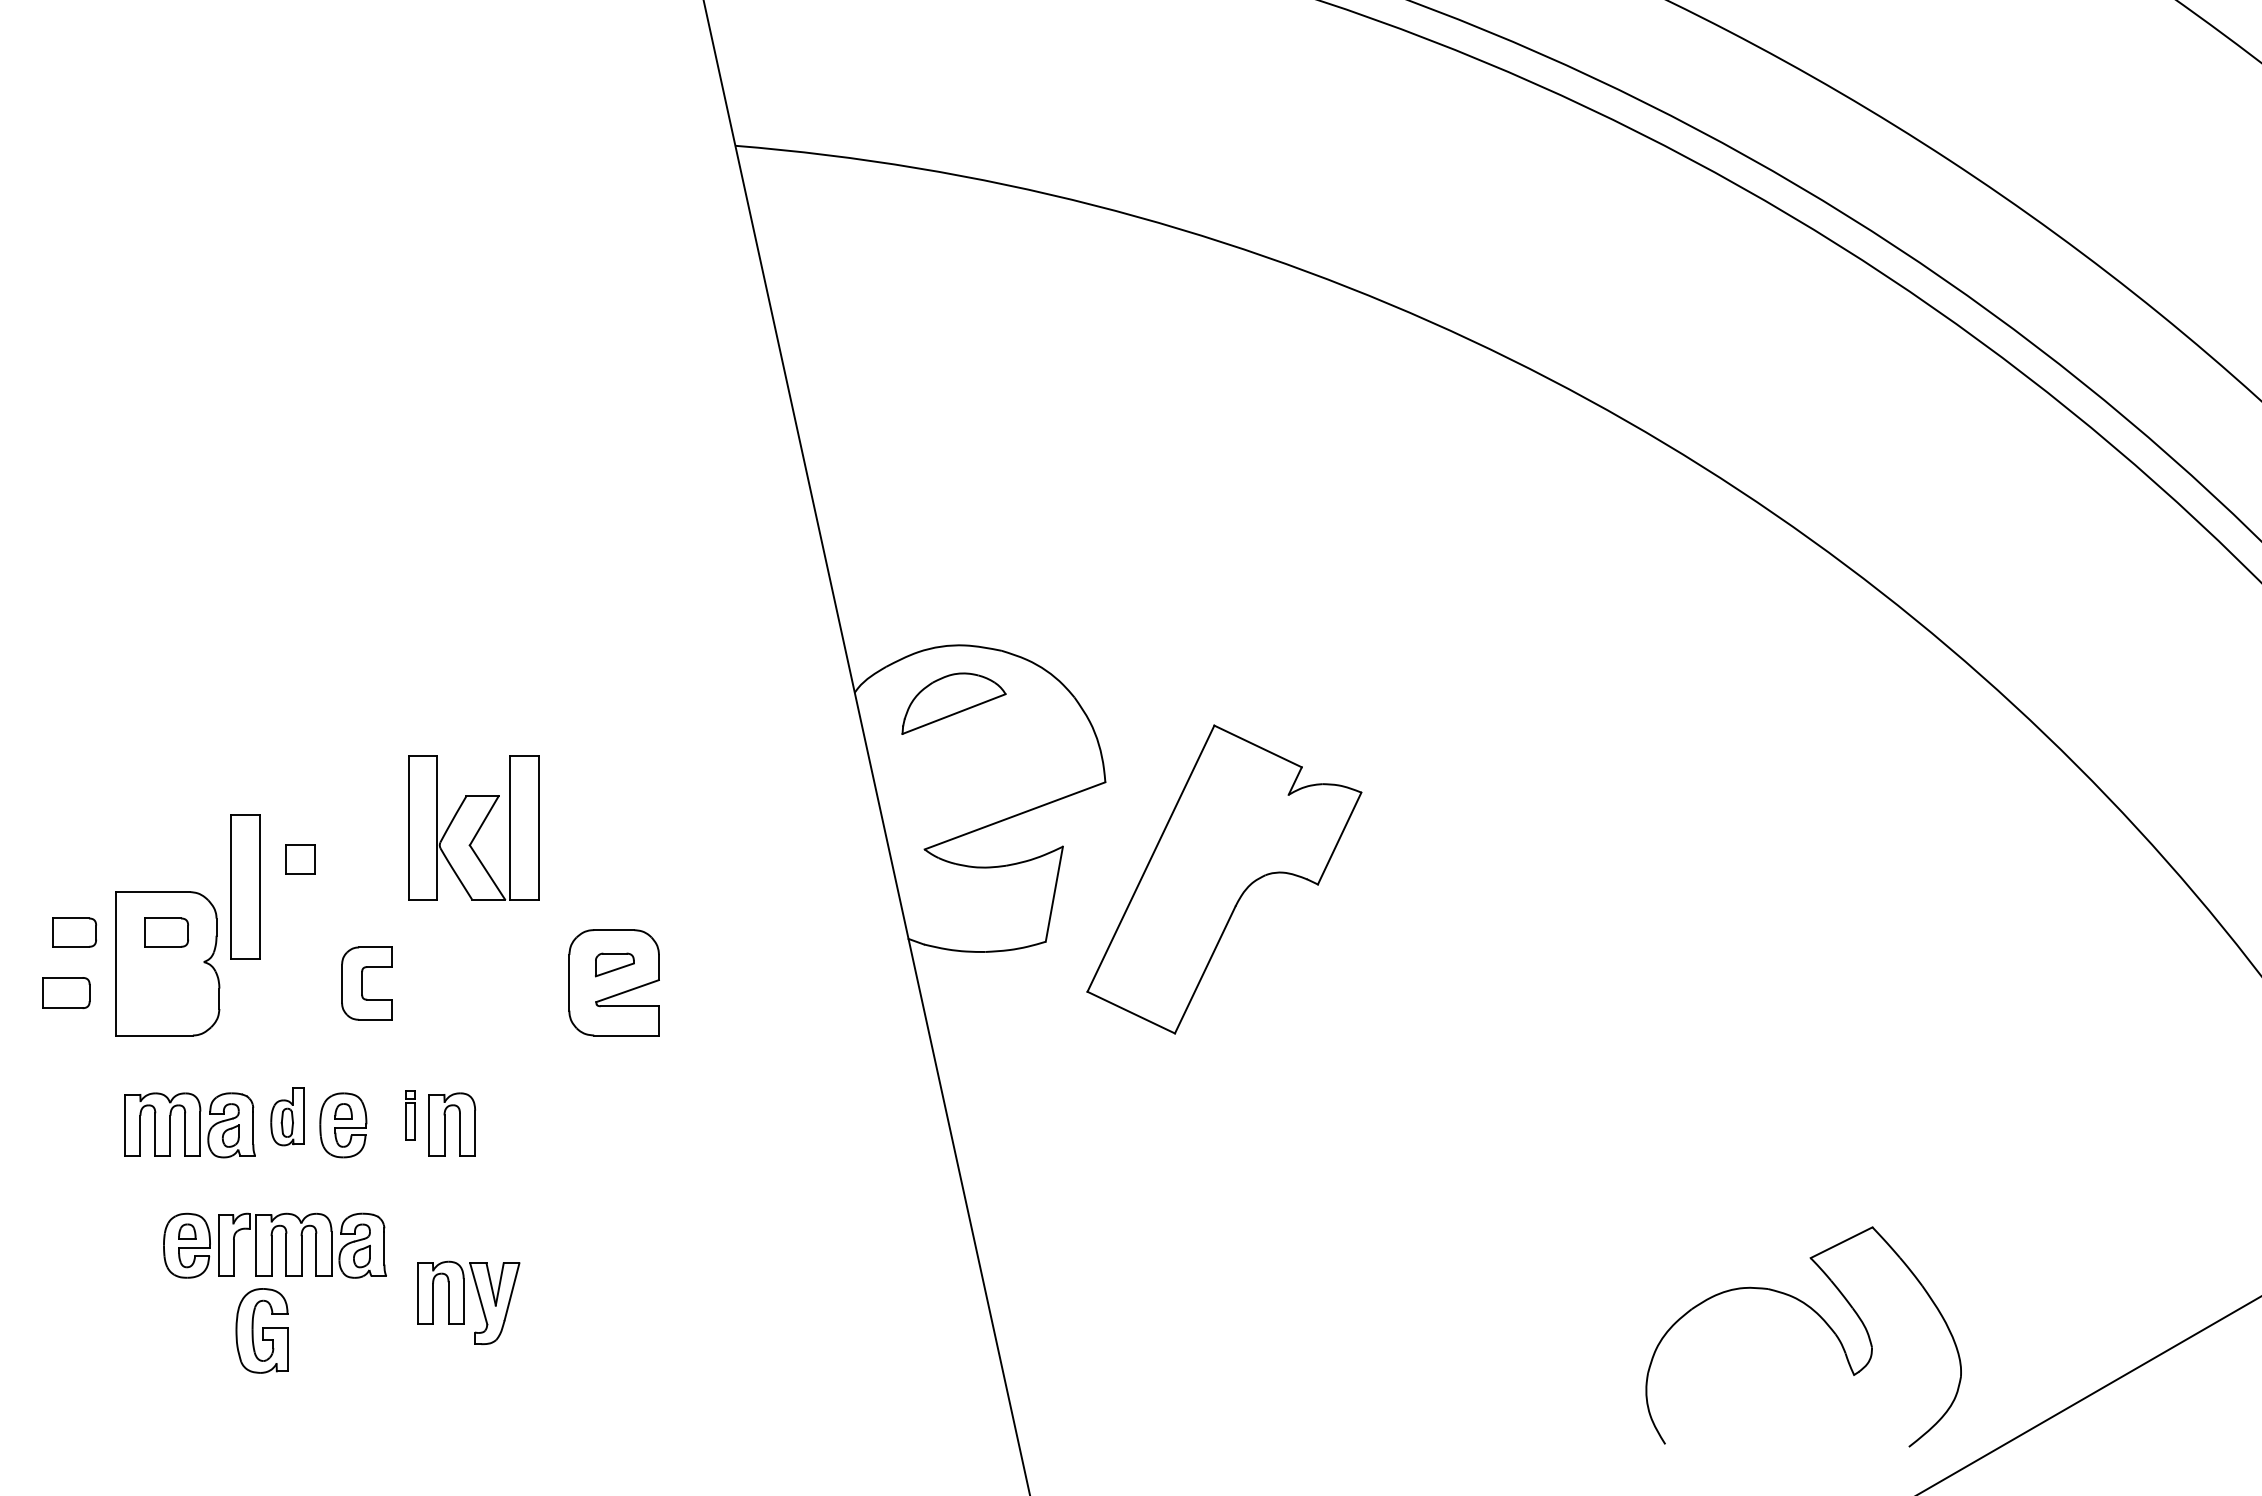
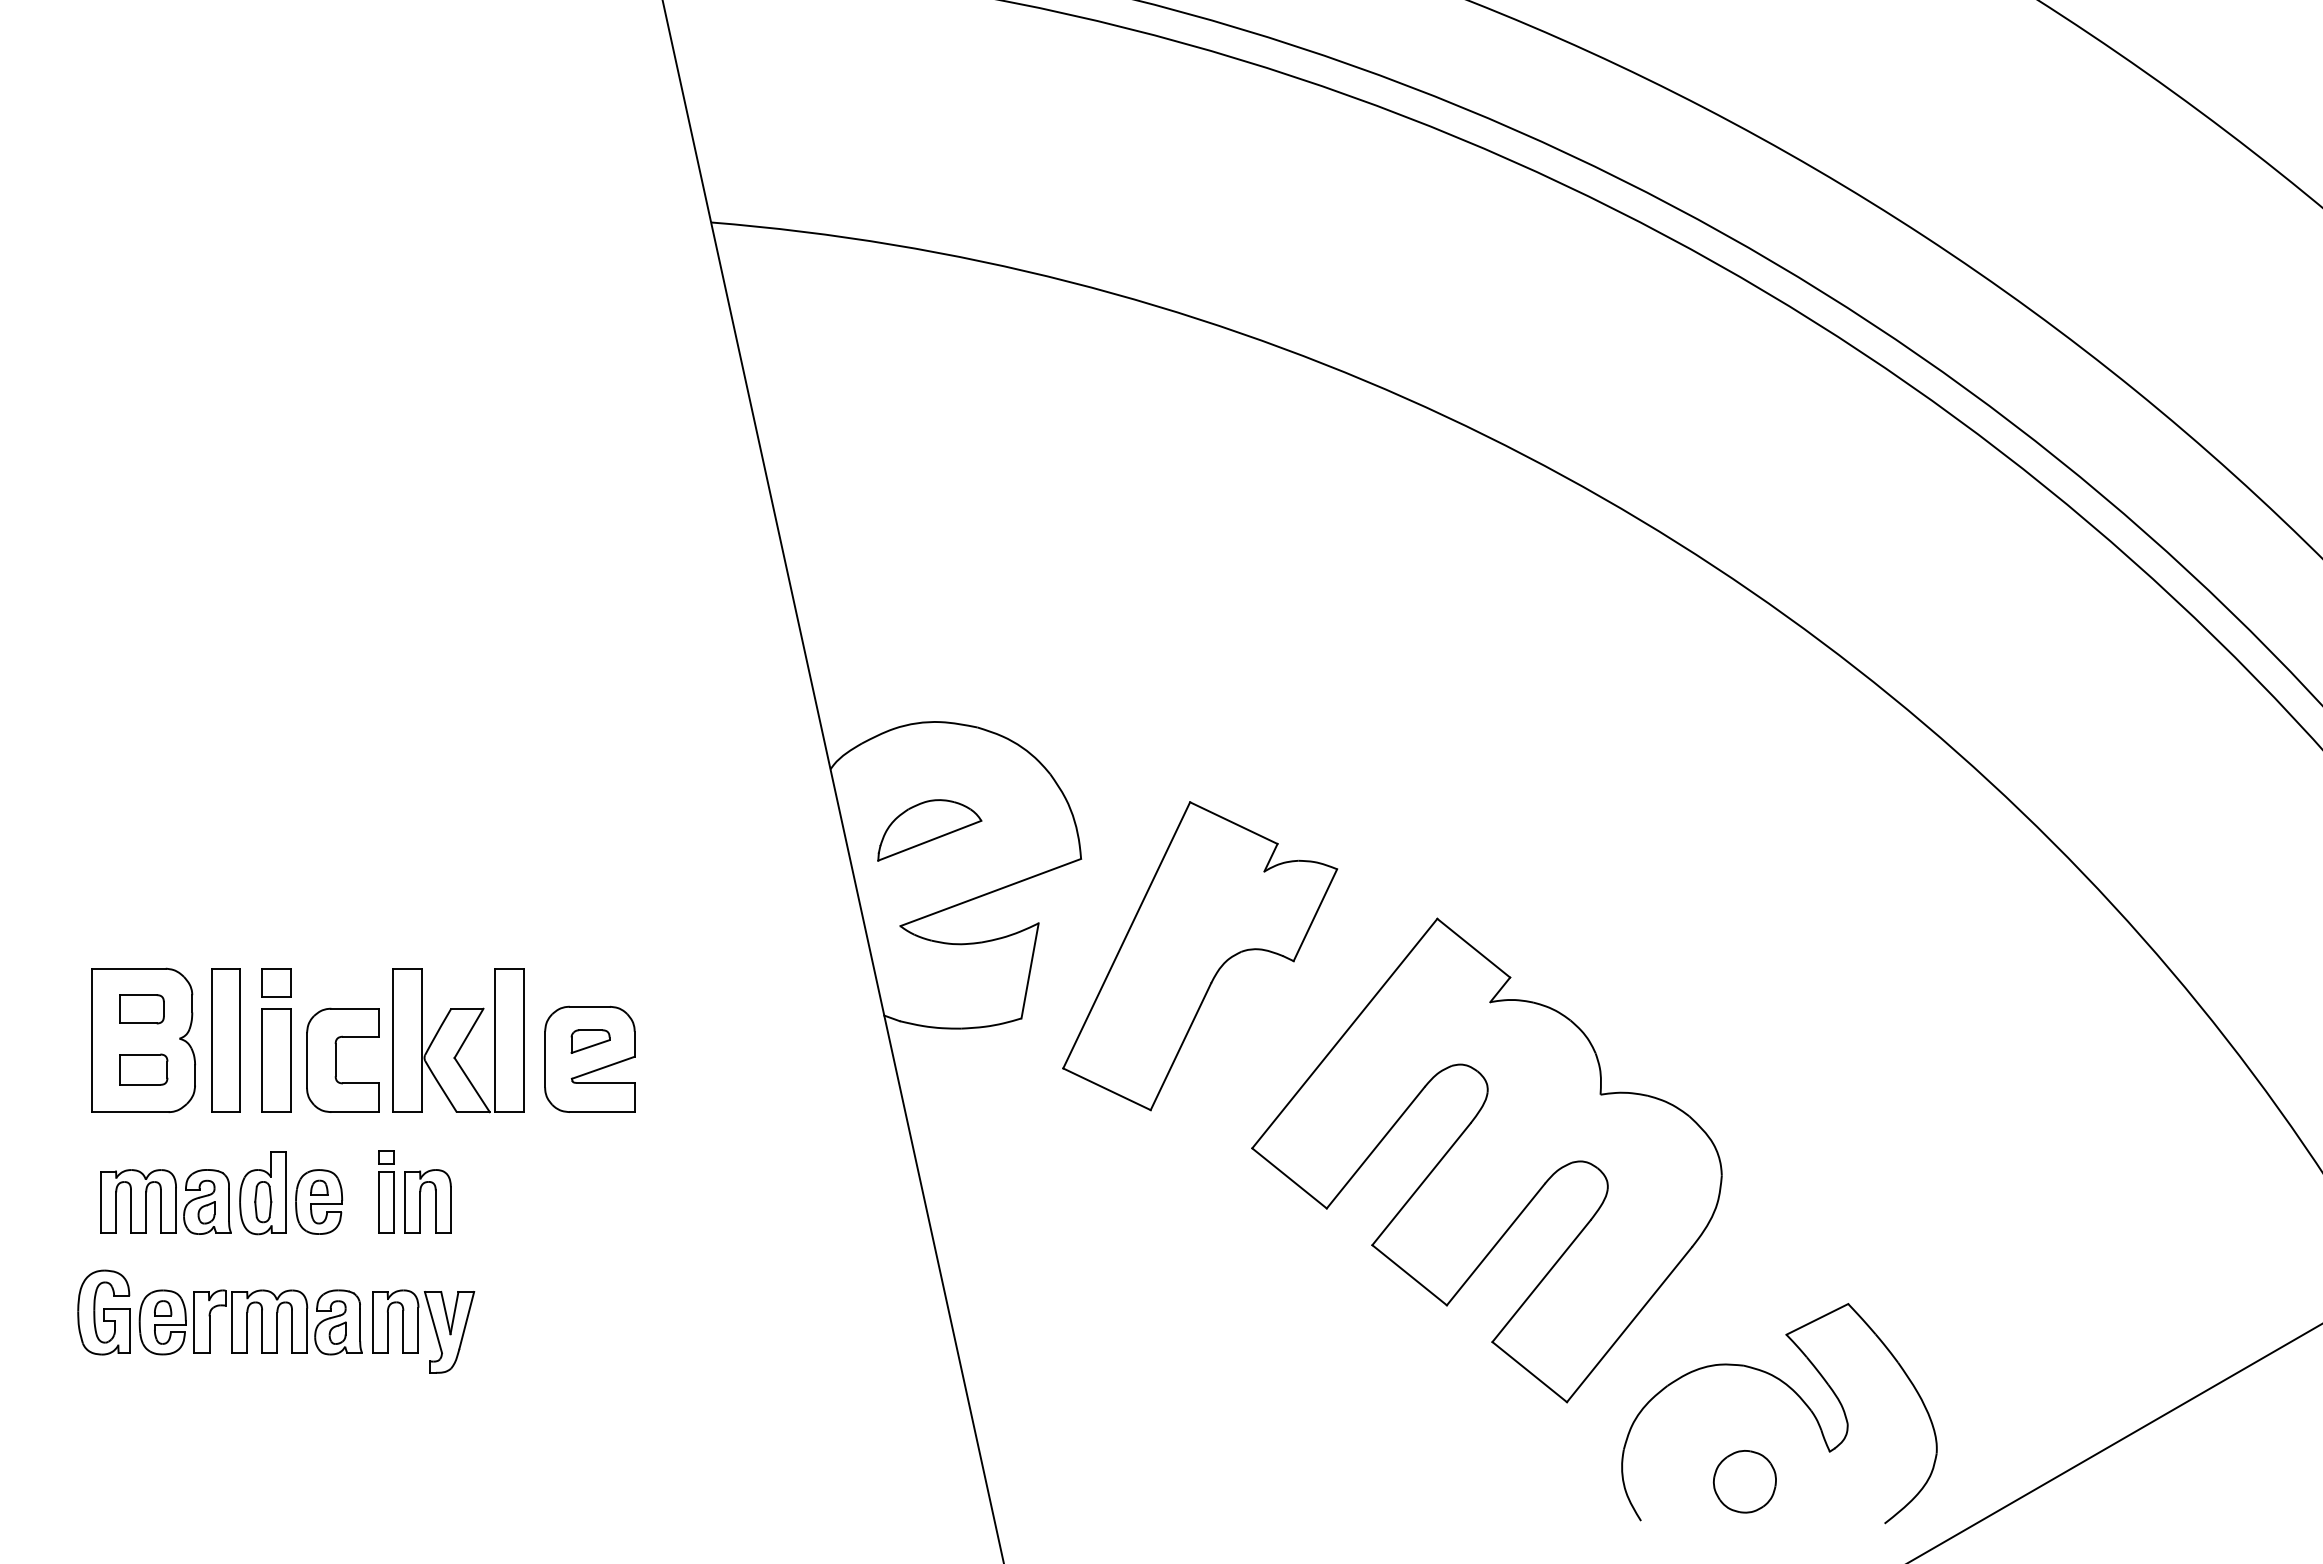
part: (953, 703) -> (929, 830), moved
part: (473, 827) -> (458, 1040), moved
part: (300, 858) -> (276, 982), moved
part: (244, 886) -> (225, 1040), moved
part: (73, 932) -> (49, 1009), removed
part: (366, 982) -> (342, 1059), size x1.43
part: (300, 983) -> (276, 1060), added
part: (65, 992) -> (143, 1069), moved
part: (1510, 1083) -> (1486, 1160), added
part: (410, 1114) -> (386, 1191), size x1.67
part: (286, 1116) -> (262, 1193), size x1.43
part: (468, 1302) -> (423, 1331), moved
part: (261, 1330) -> (103, 1312), moved
part: (1768, 1404) -> (1744, 1481), added

